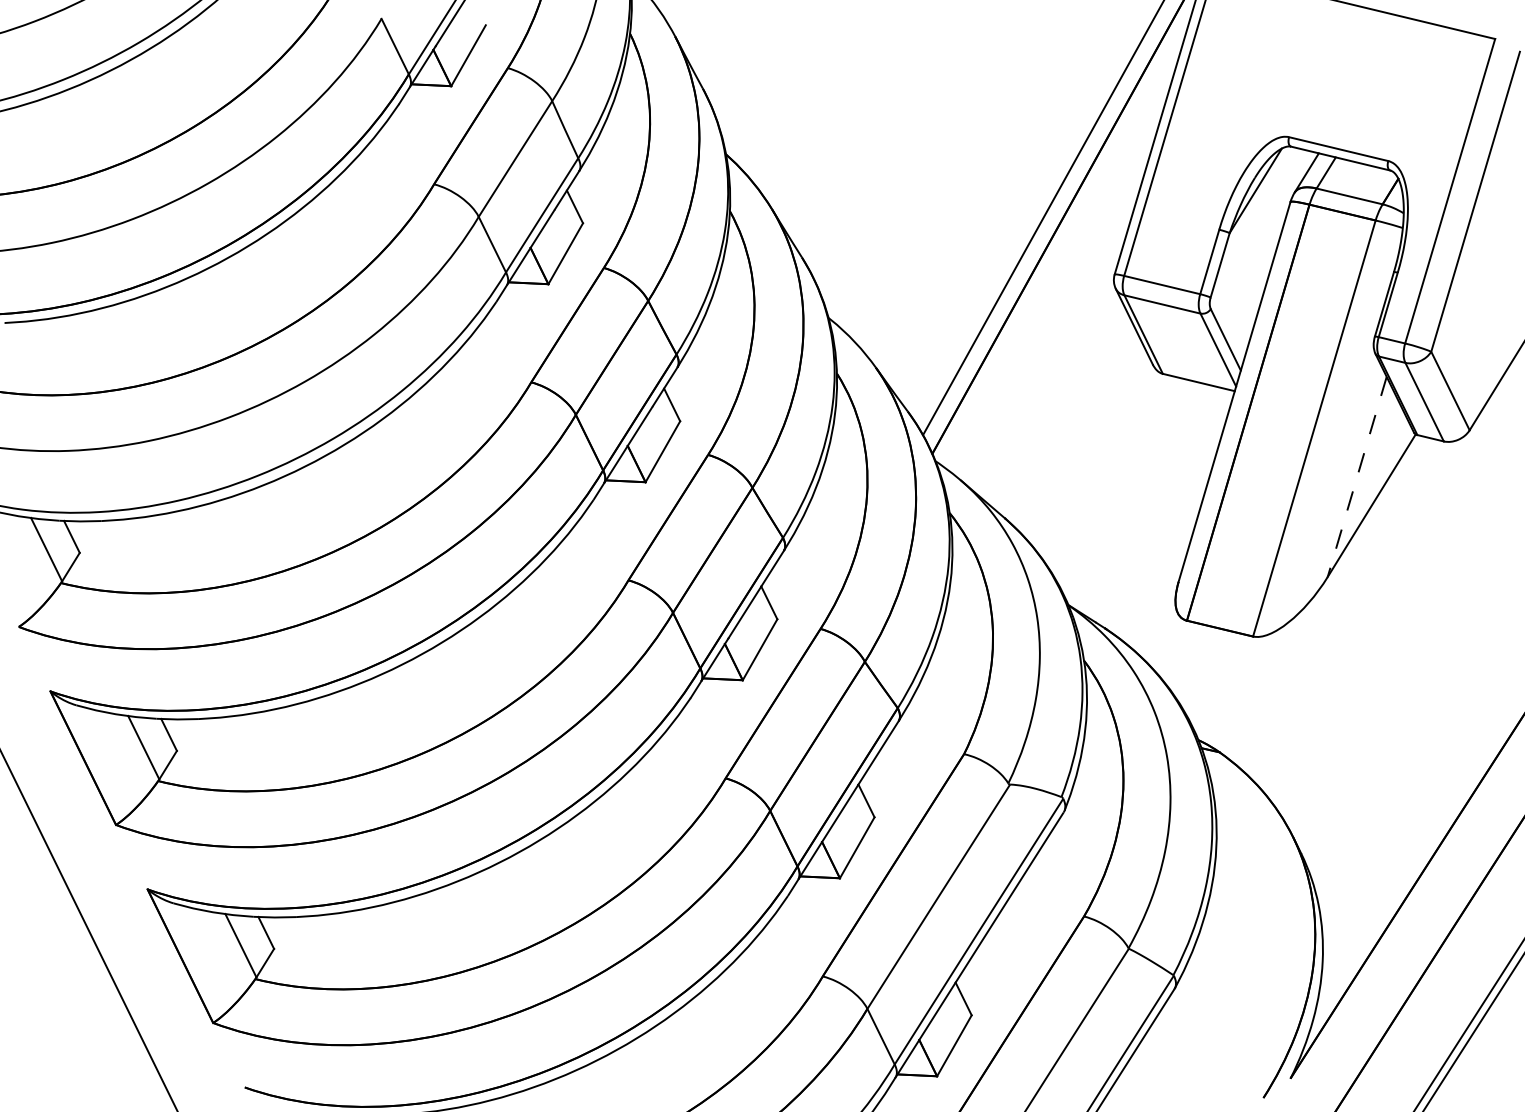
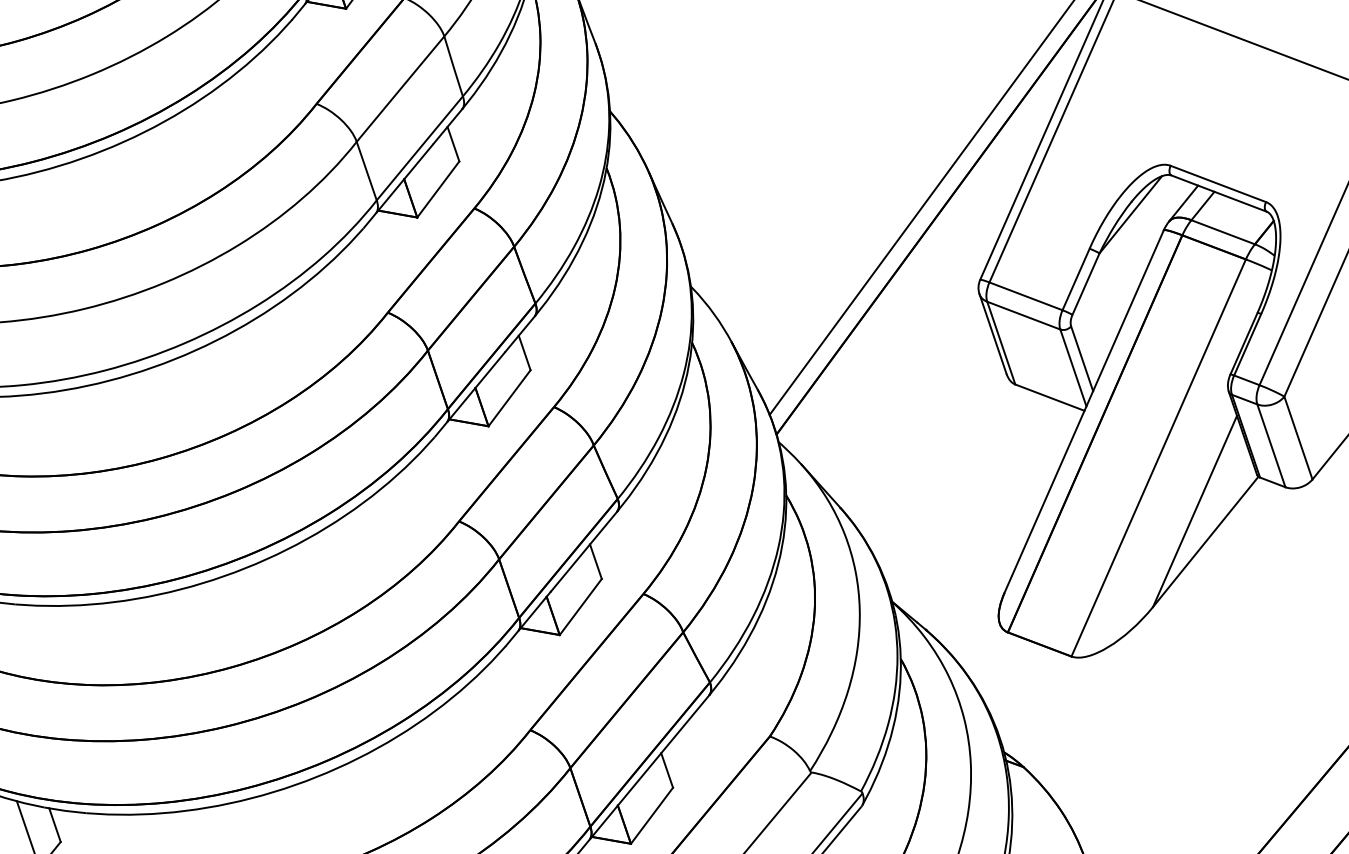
line: (1357, 477) -> (1195, 512), dashed -> solid

